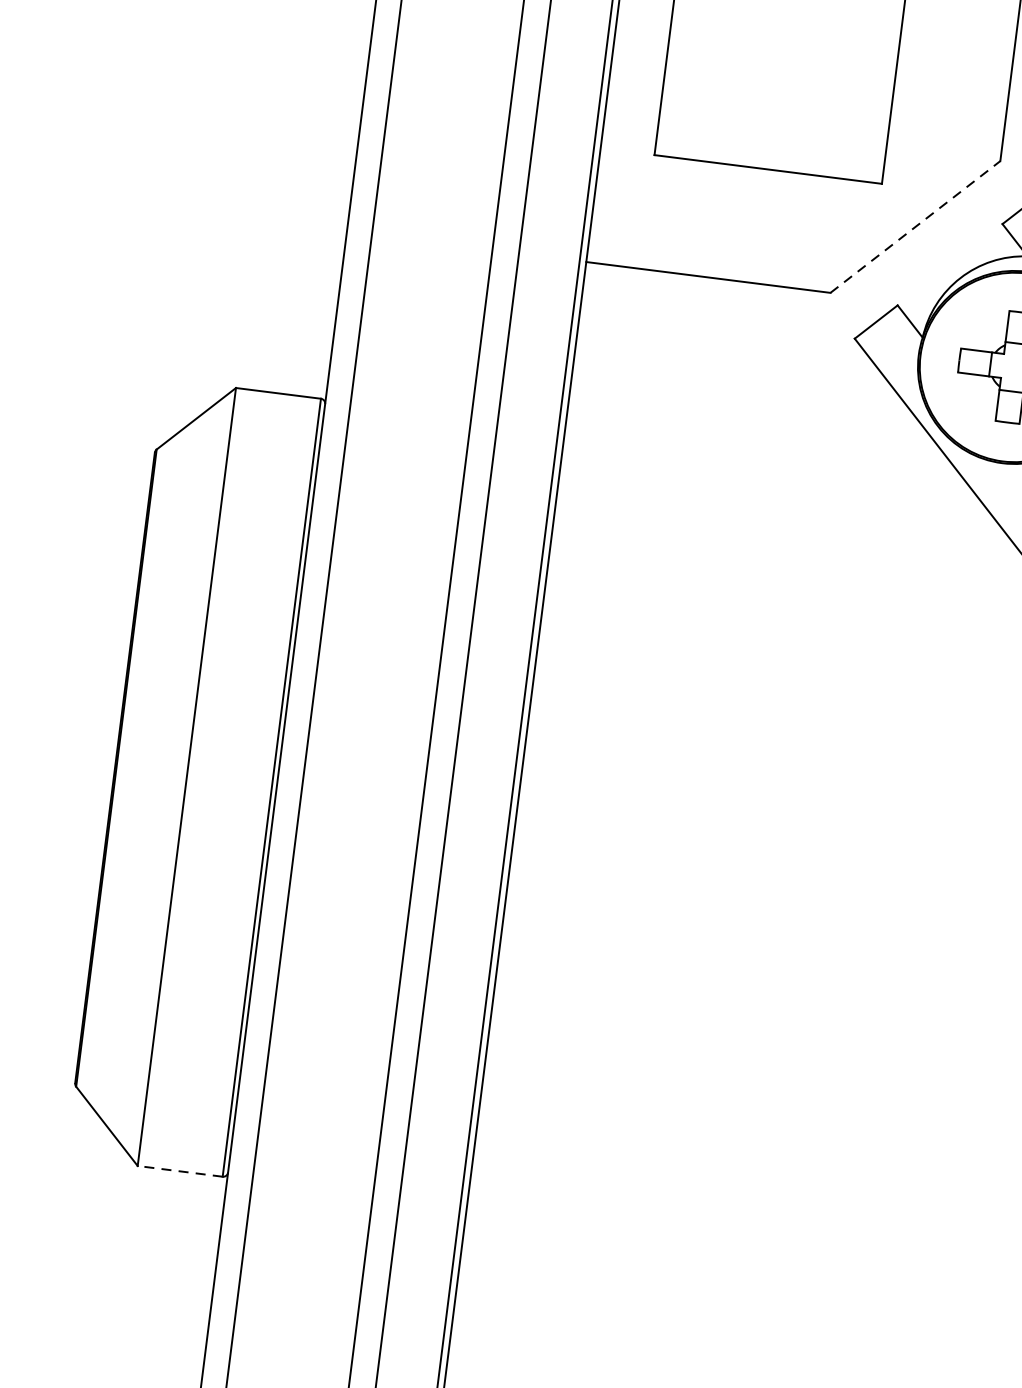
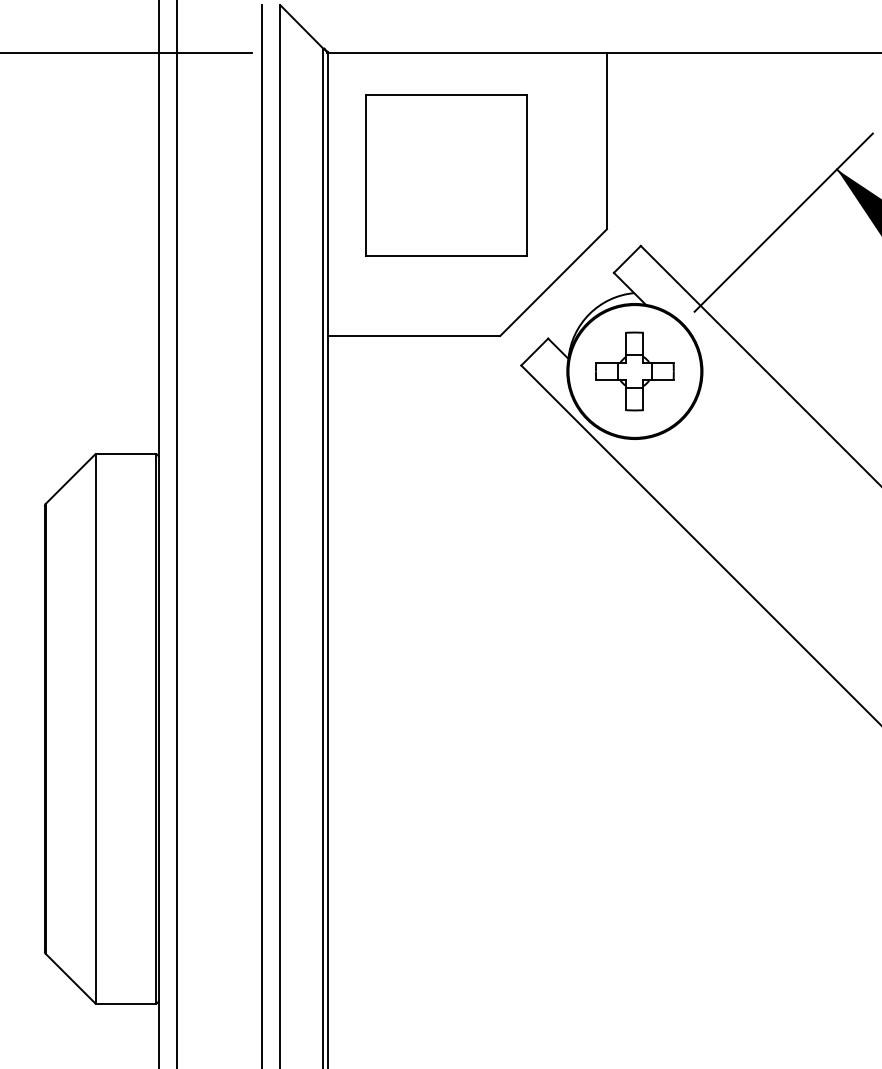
line: (916, 227) -> (554, 282), dashed -> solid
line: (180, 1171) -> (125, 1003), dashed -> solid

